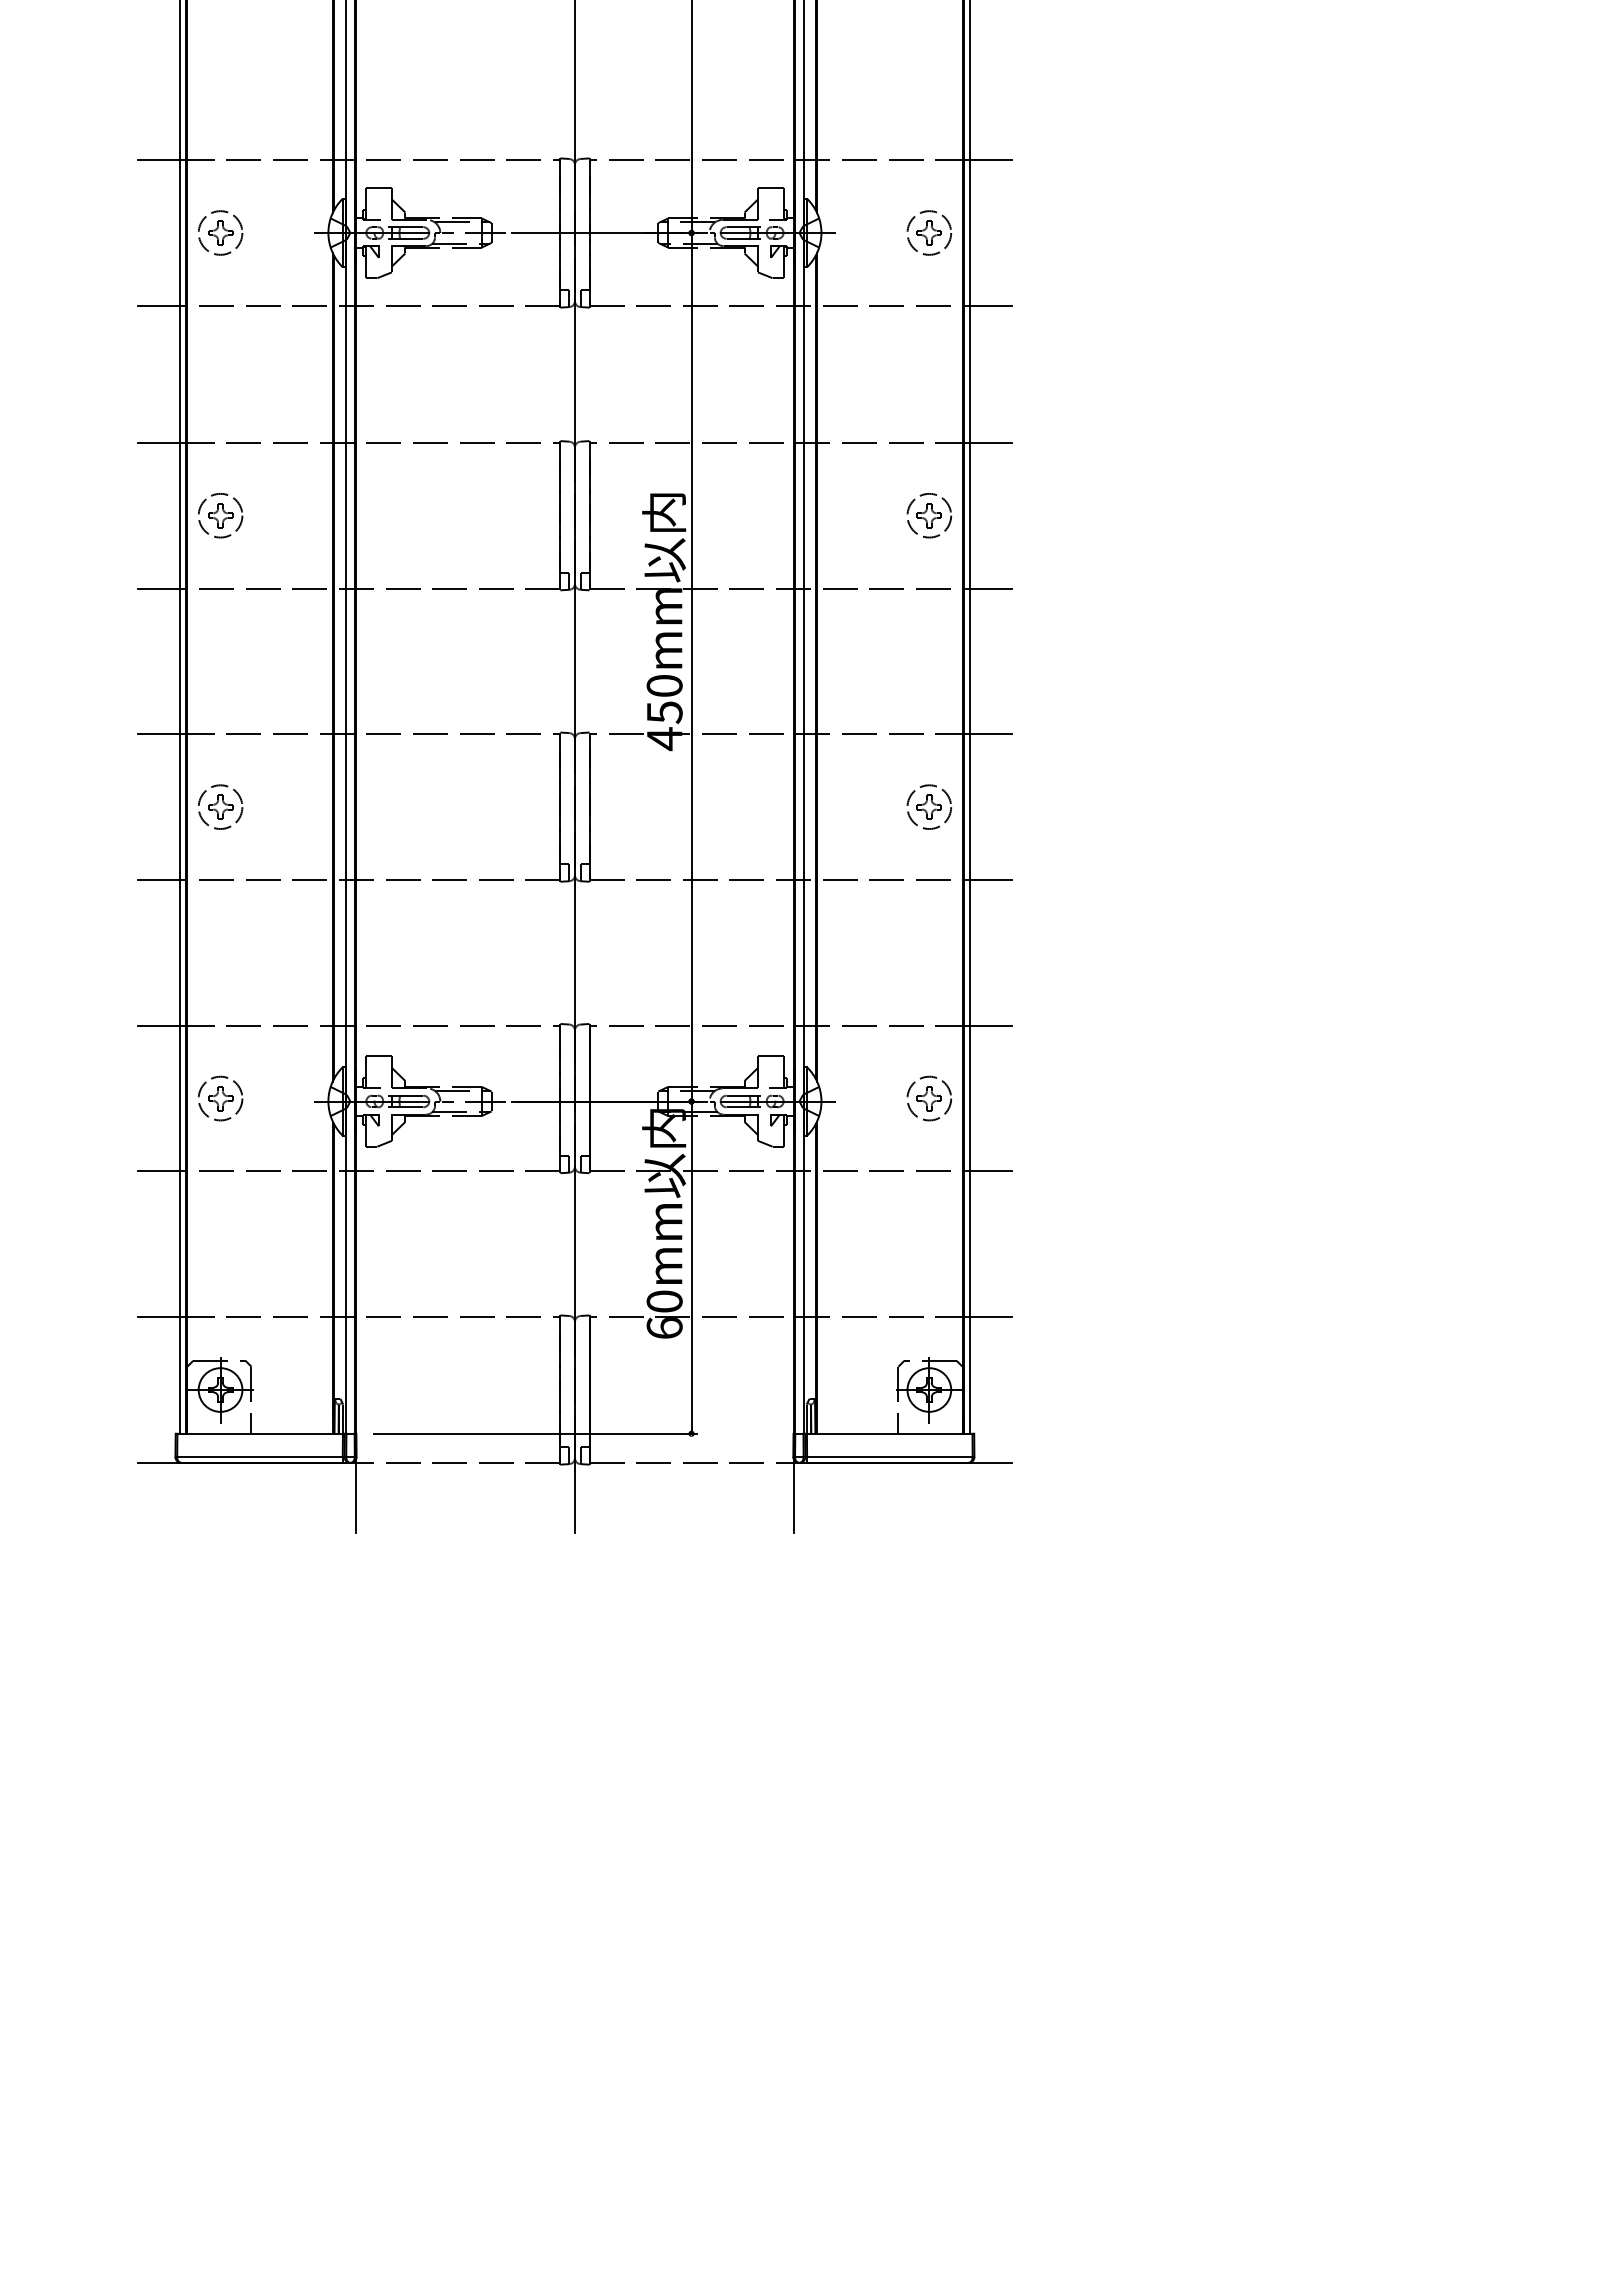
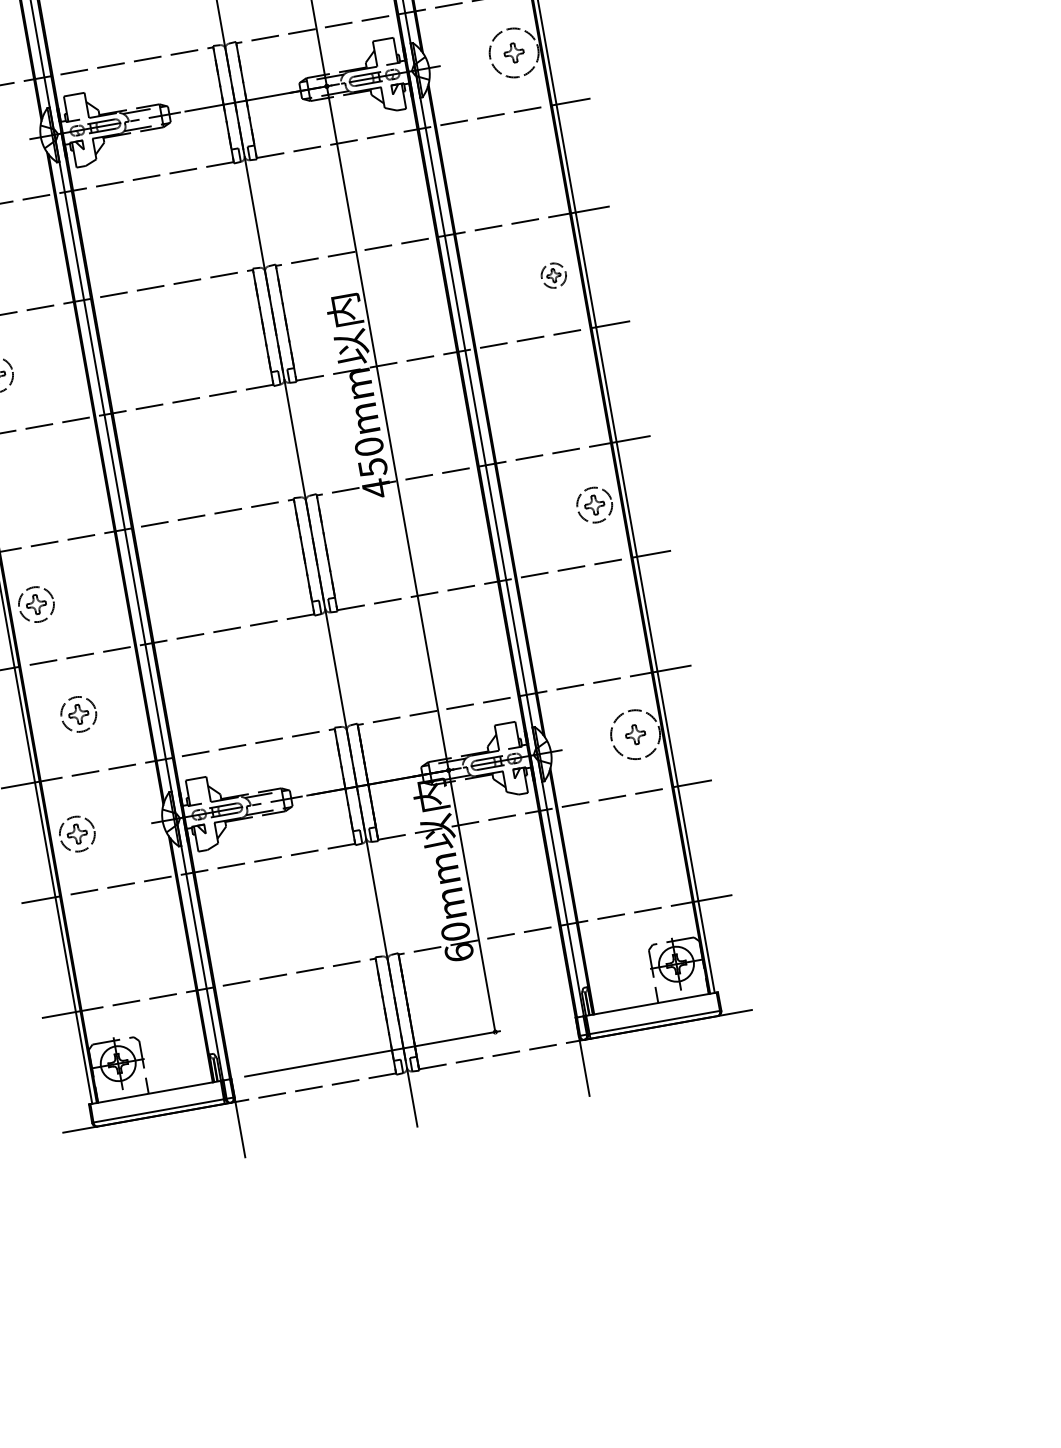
circle: (929, 232) -> (514, 52), size x1.4
part: (929, 515) -> (553, 275), size x0.7
part: (248, 951) -> (78, 714), added
circle: (929, 1098) -> (635, 734), size x1.4

